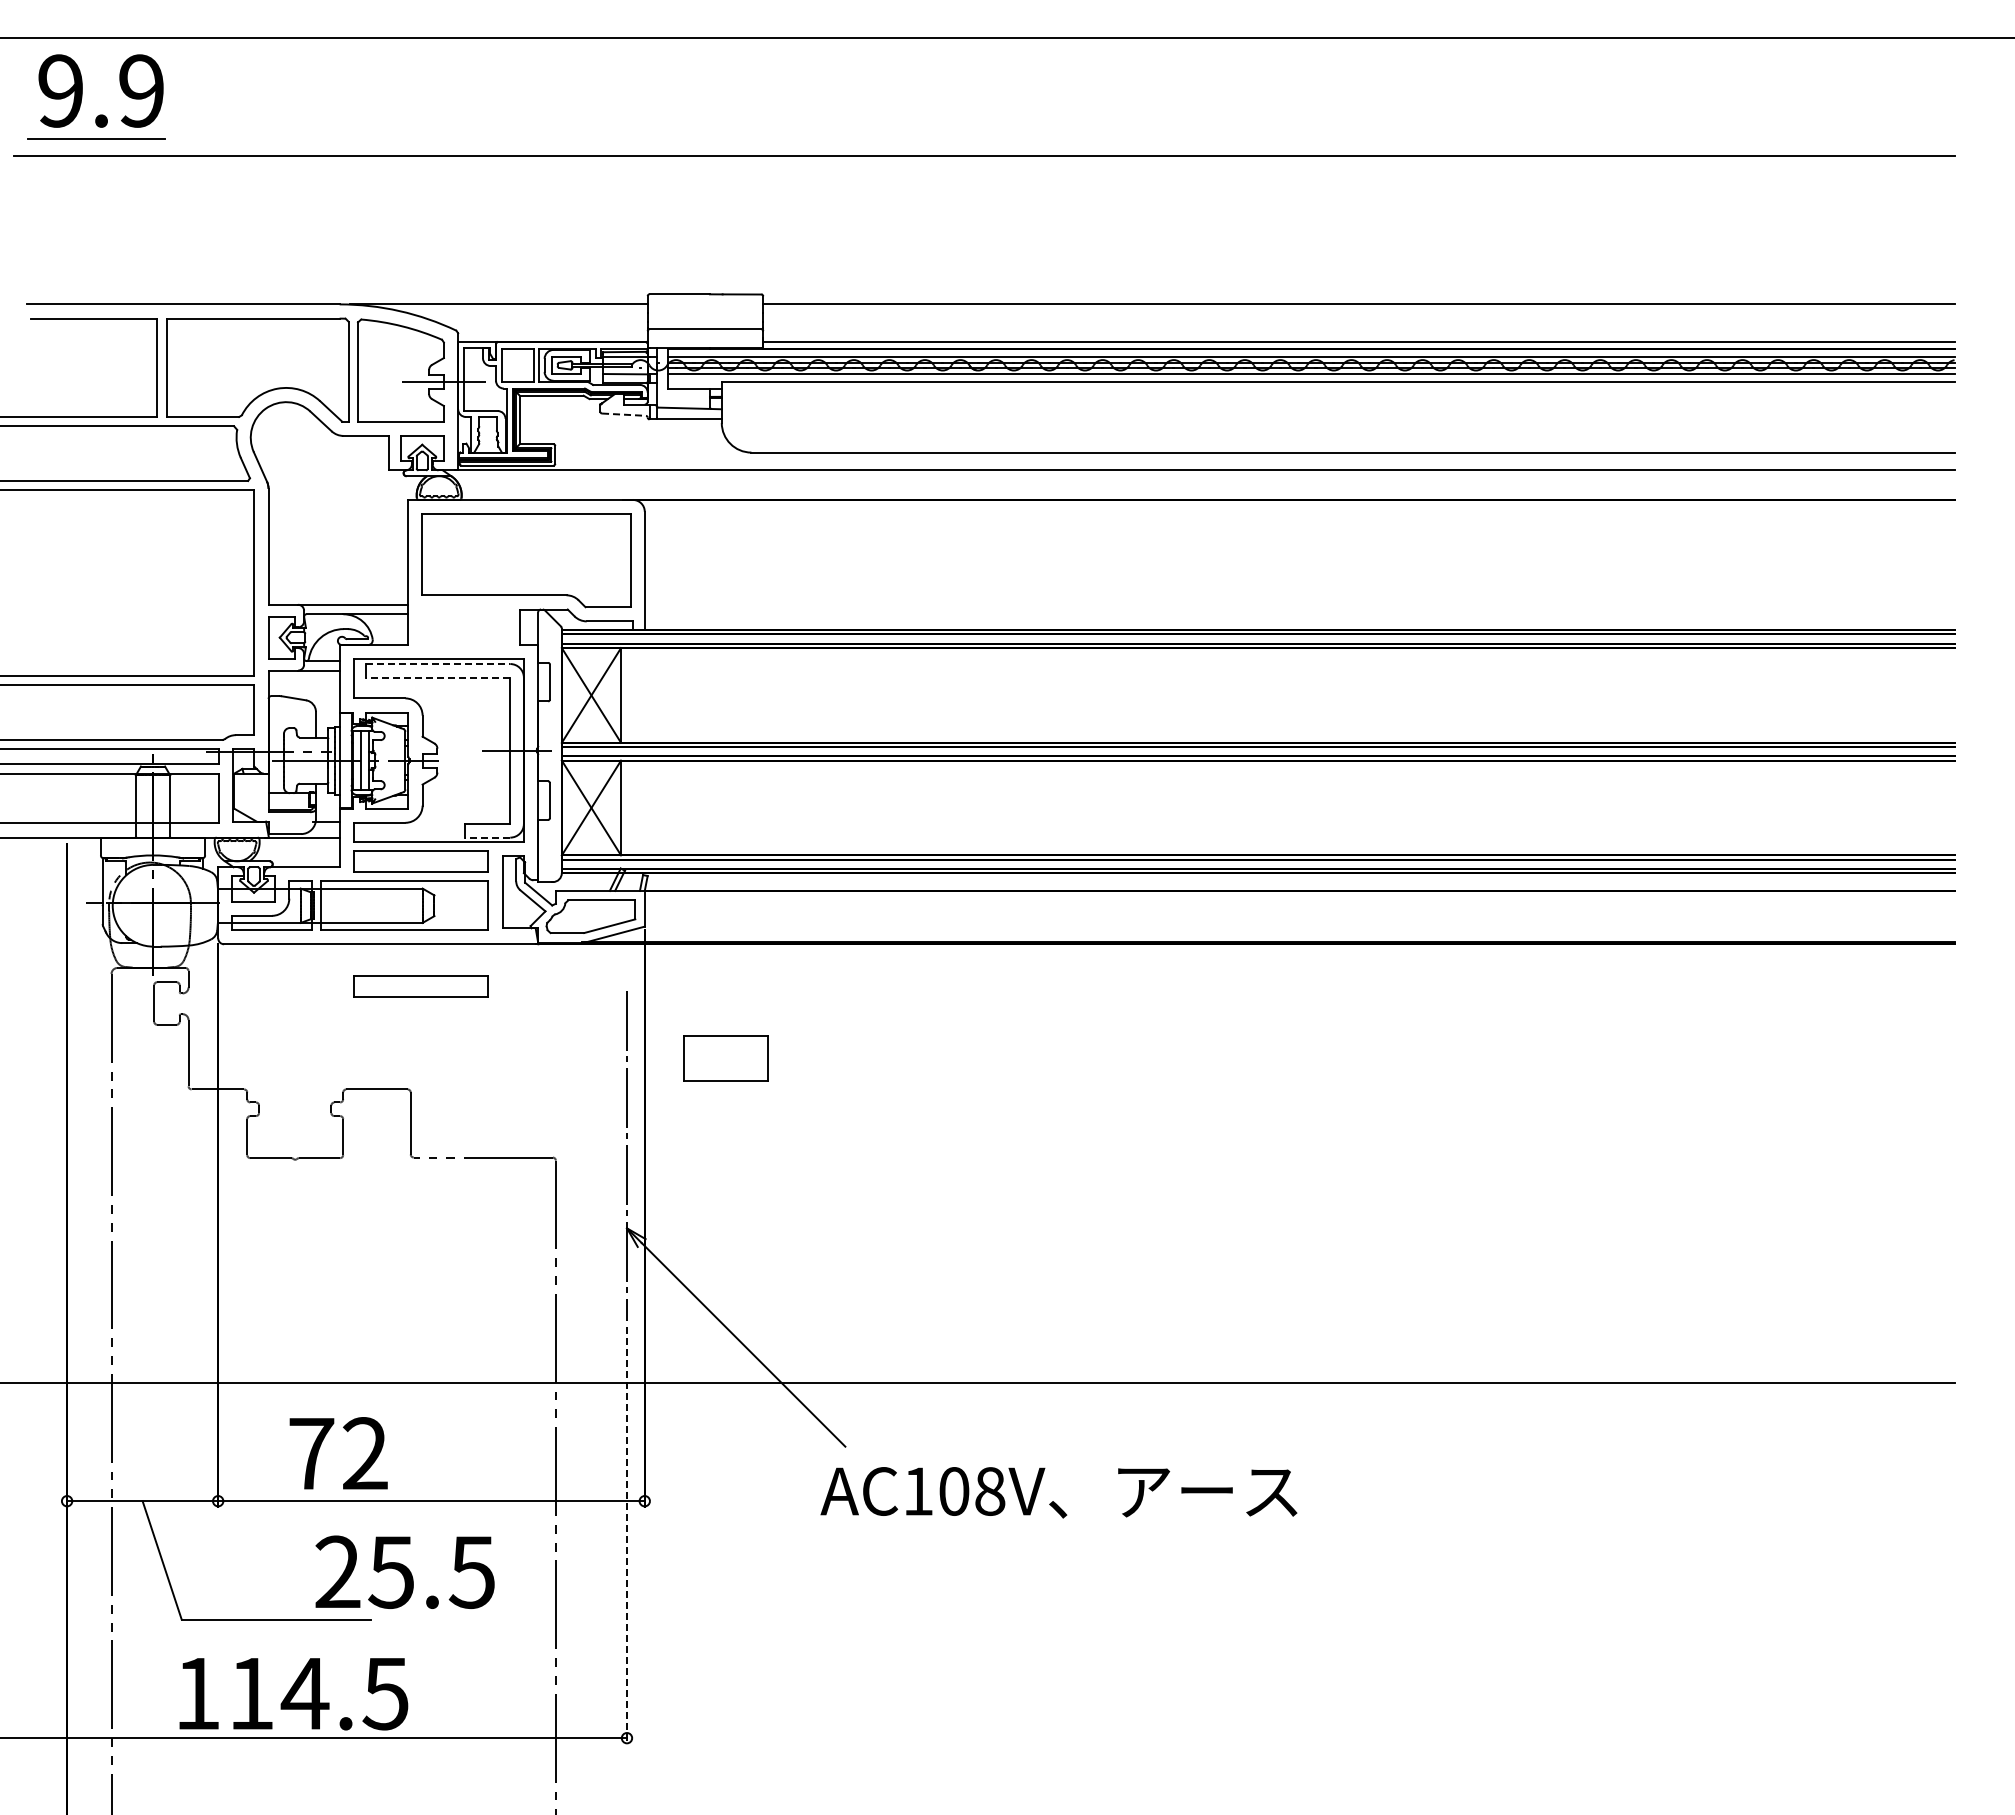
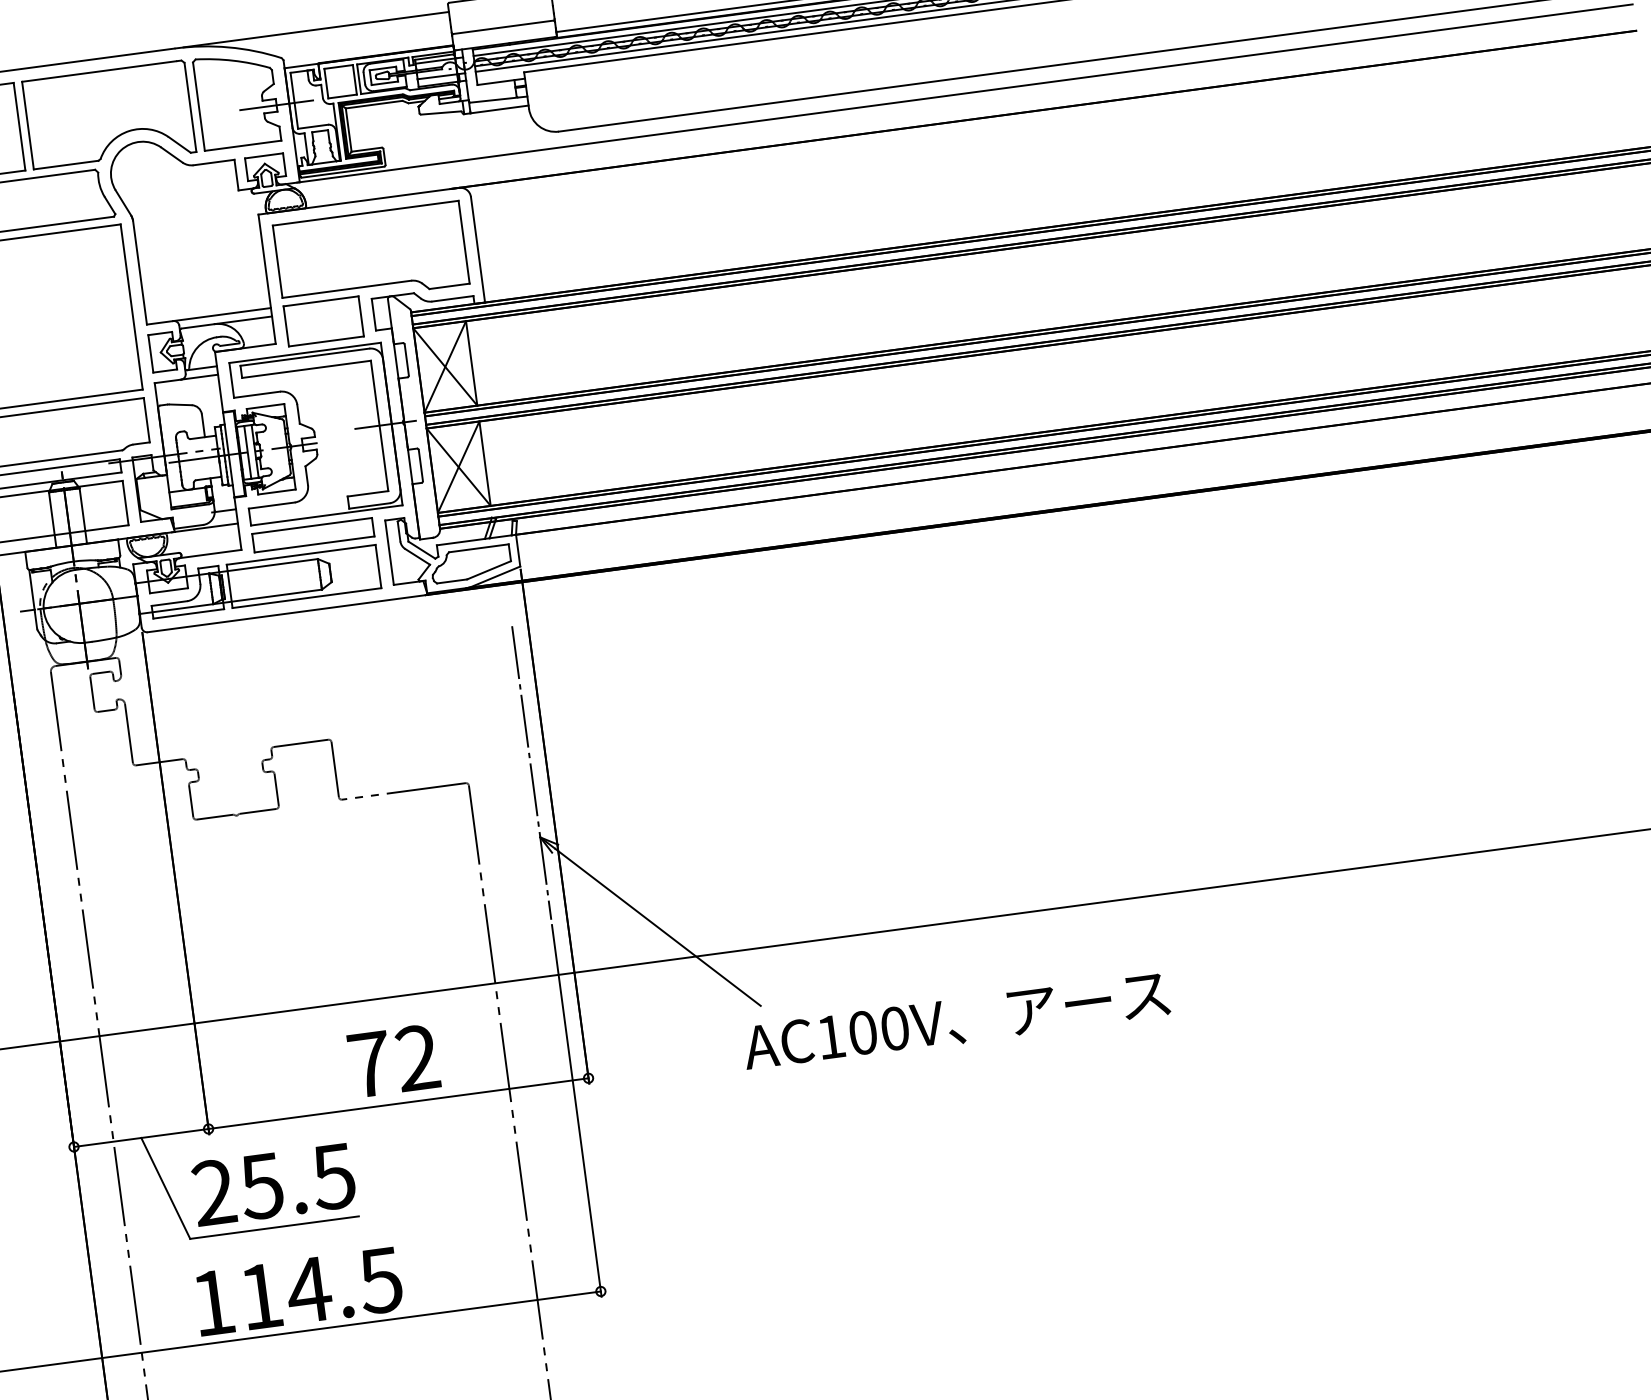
line: (624, 414) -> (441, 112), dashed -> solid
line: (438, 664) -> (305, 357), dashed -> solid
line: (437, 677) -> (306, 369), dashed -> solid
line: (487, 837) -> (369, 505), dashed -> solid
part: (420, 986) -> (327, 646), removed
part: (725, 1058) -> (323, 321), moved
text: (338, 1453) -> (393, 1061), moved
text: (990, 1491) -> (895, 1028), AC108V -> AC100V
line: (626, 1535) -> (576, 1111), dashed -> solid
text: (404, 1571) -> (273, 1184), moved

